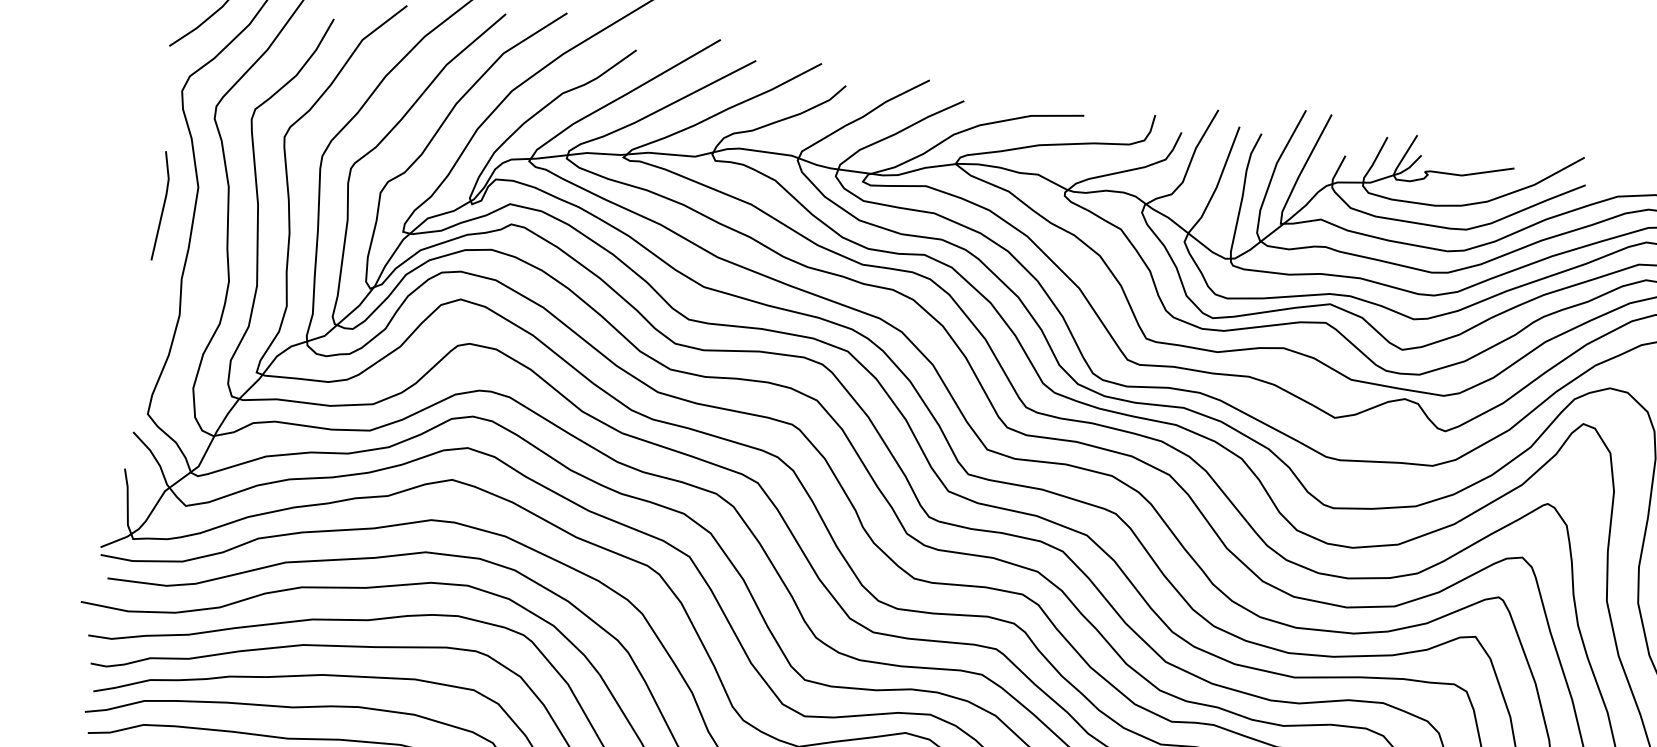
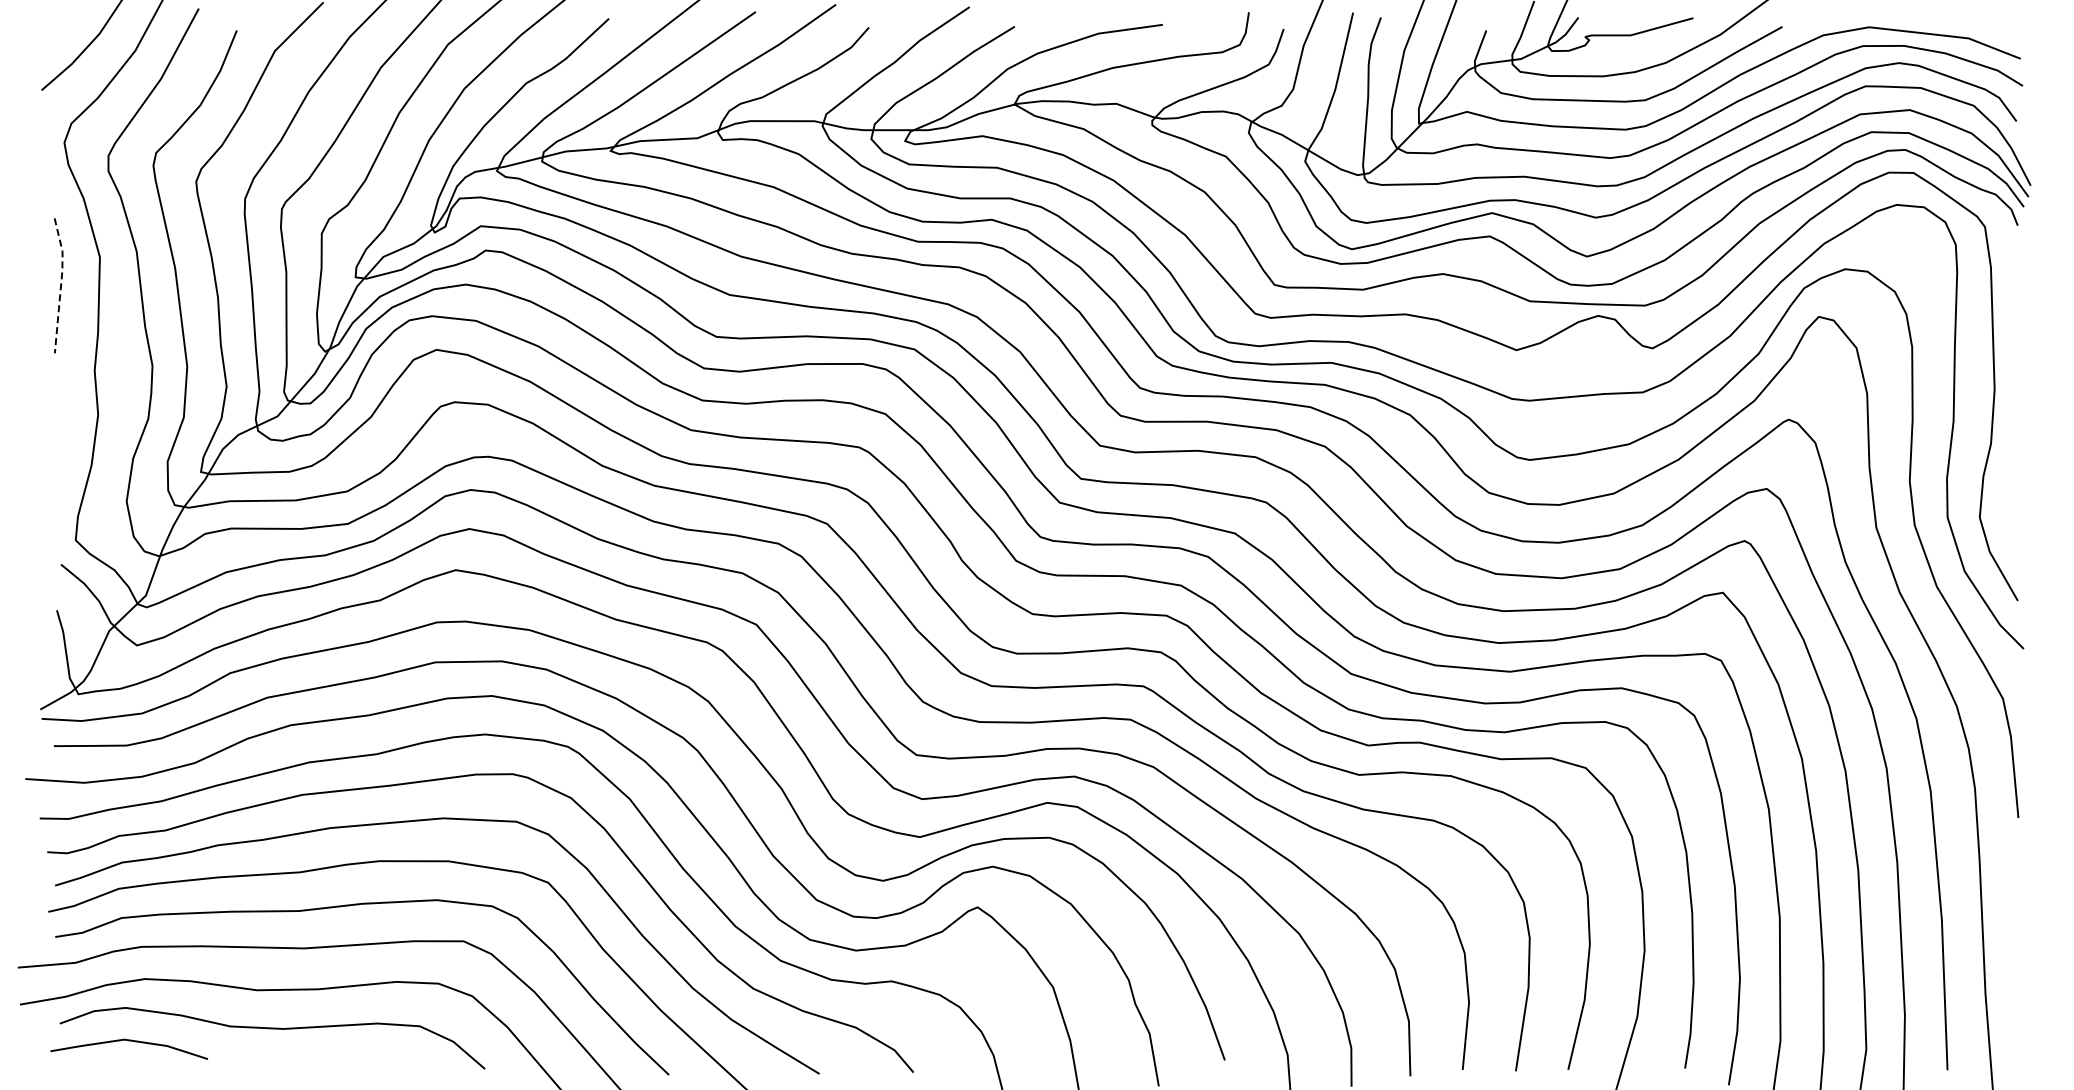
line: (164, 204) -> (61, 283), solid -> dashed

